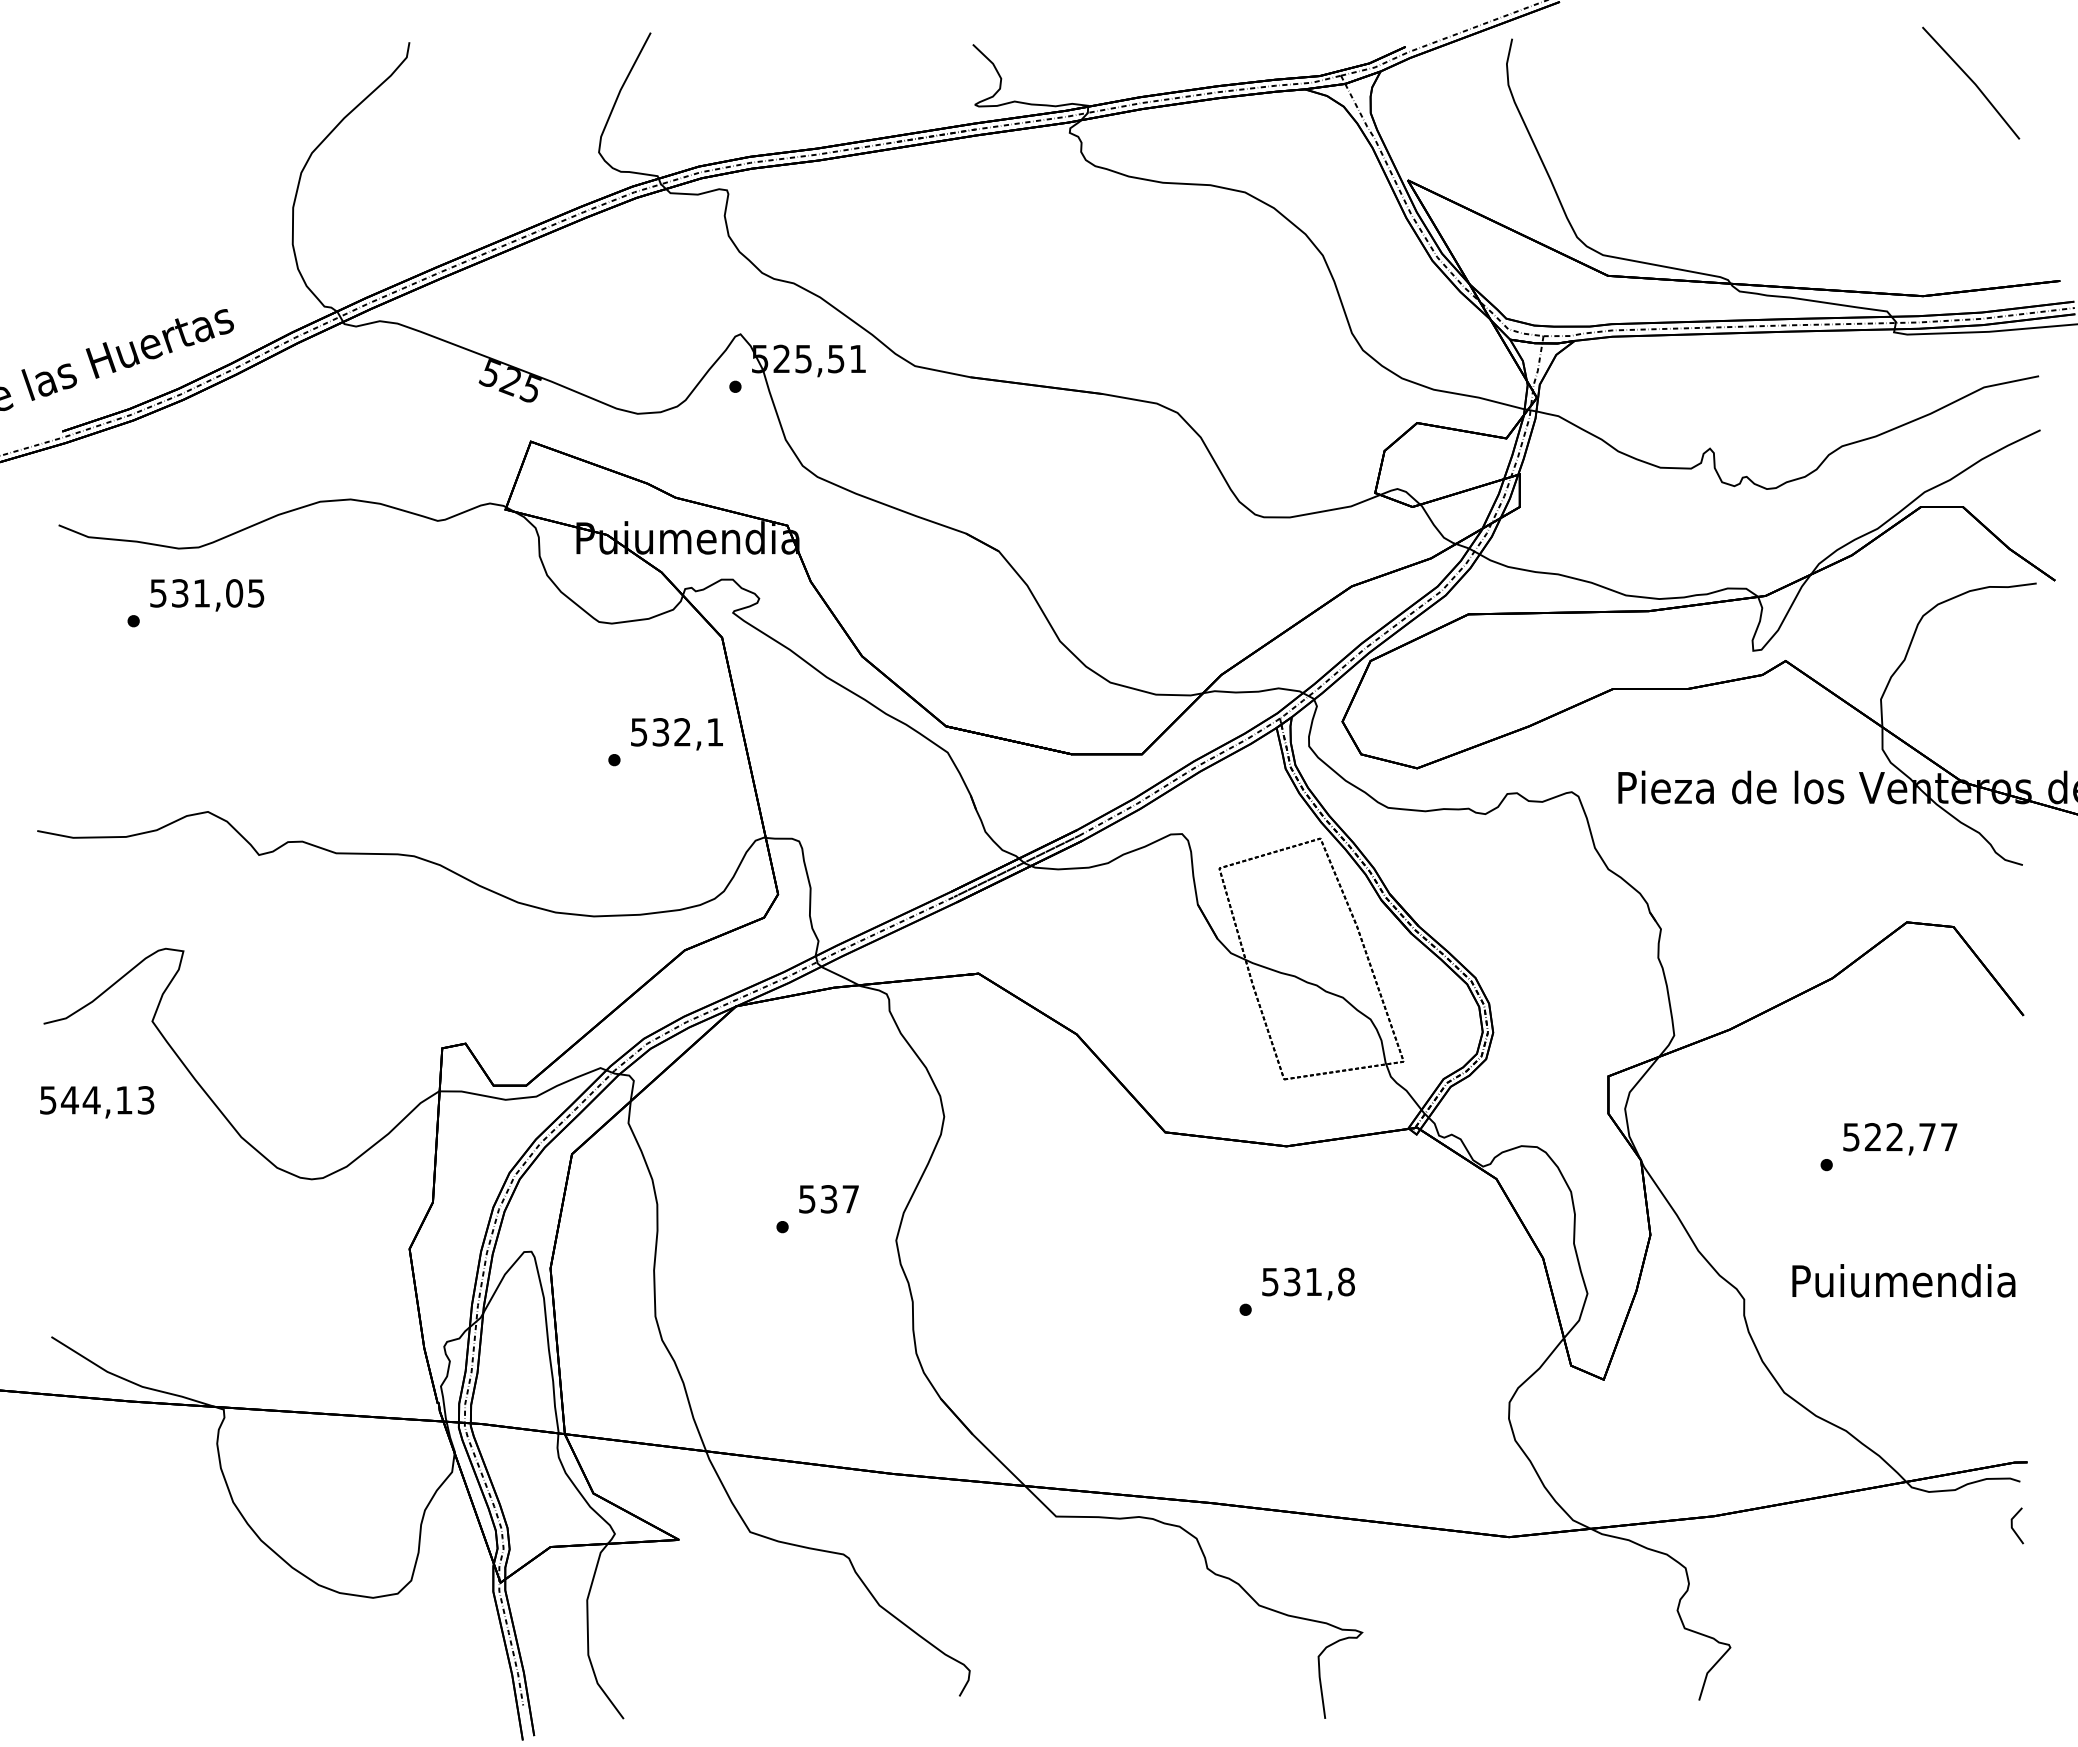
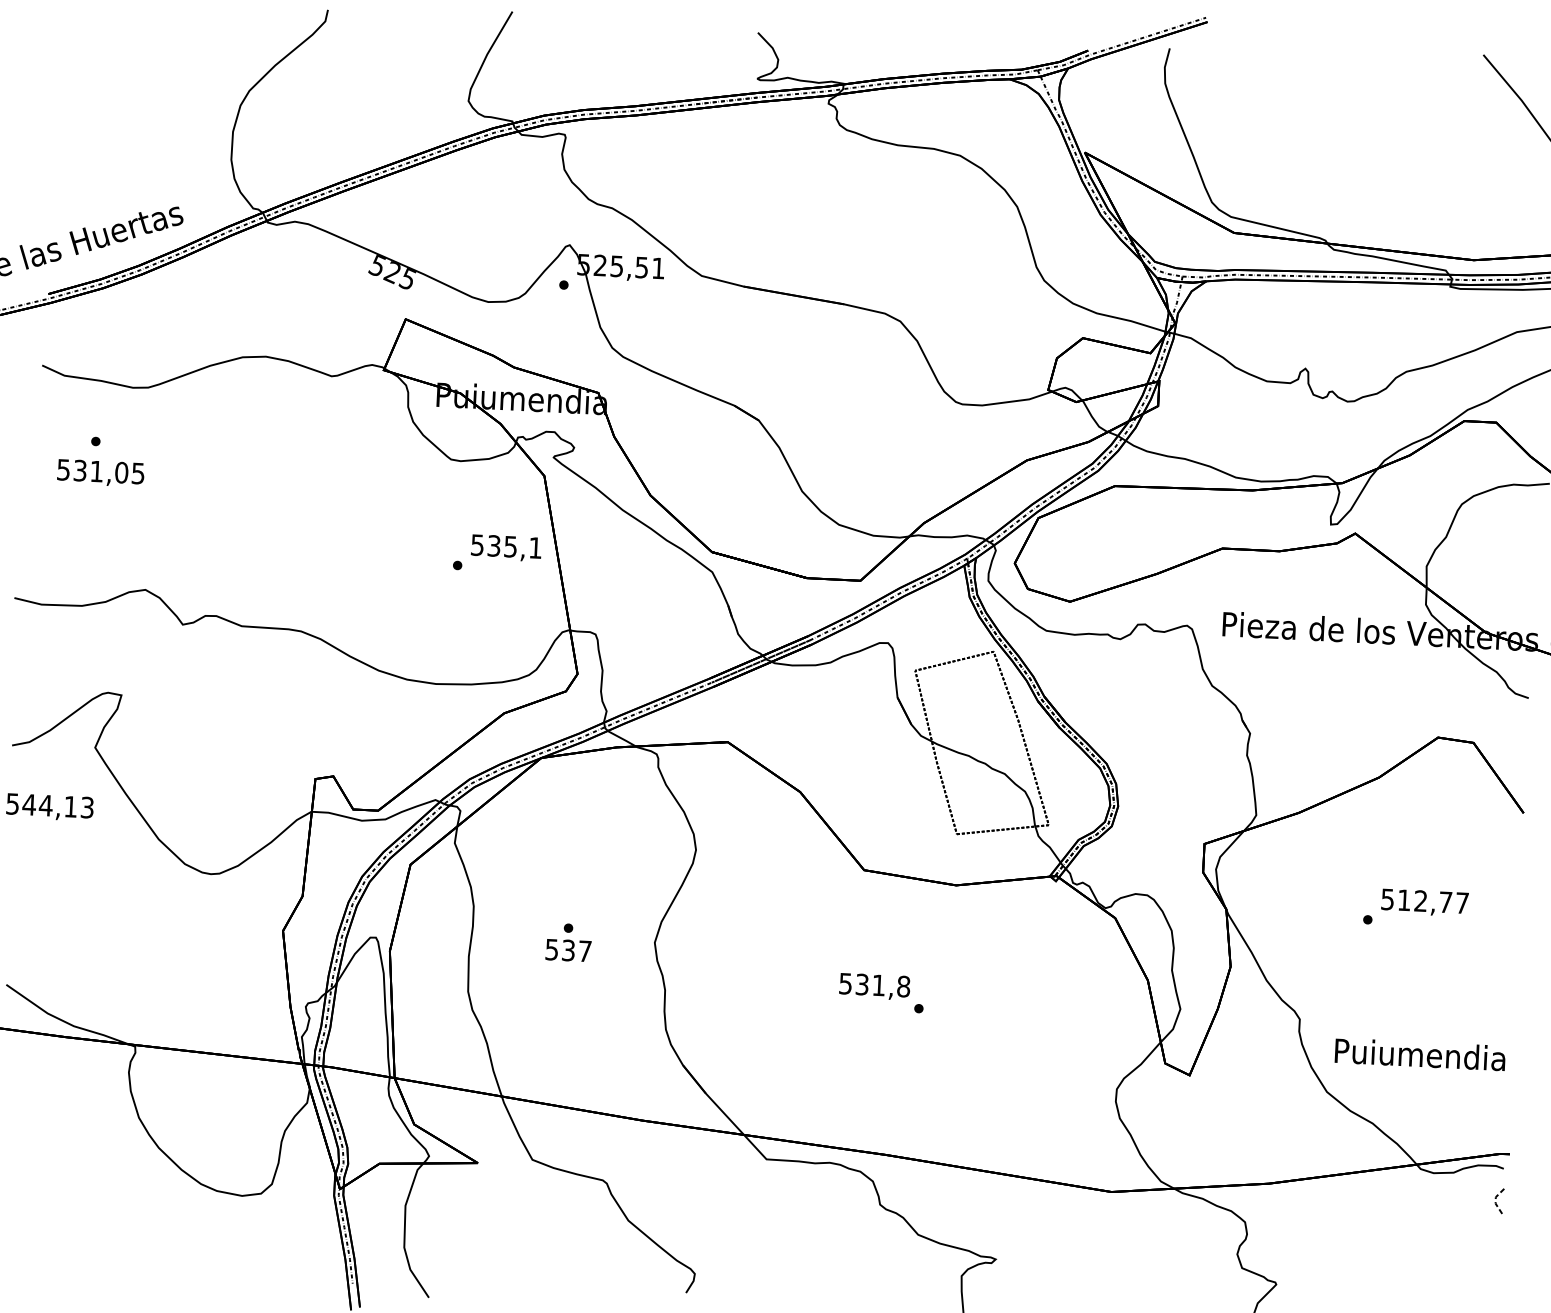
text: (207, 595) -> (101, 473), moved
text: (682, 732) -> (510, 546), 532,1 -> 535,1
text: (1872, 1136) -> (1403, 899), 522,77 -> 512,77
text: (828, 1199) -> (568, 950), moved
text: (1903, 1280) -> (1420, 1054), moved
text: (1308, 1283) -> (874, 986), moved
line: (2011, 1525) -> (1495, 1201), solid -> dashed

